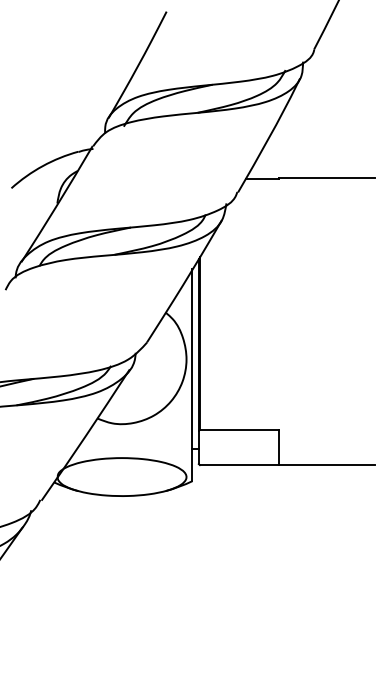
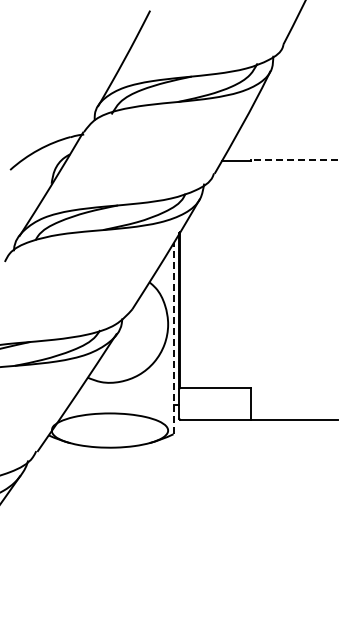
line: (326, 177) -> (294, 160), solid -> dashed
line: (192, 375) -> (173, 338), solid -> dashed

